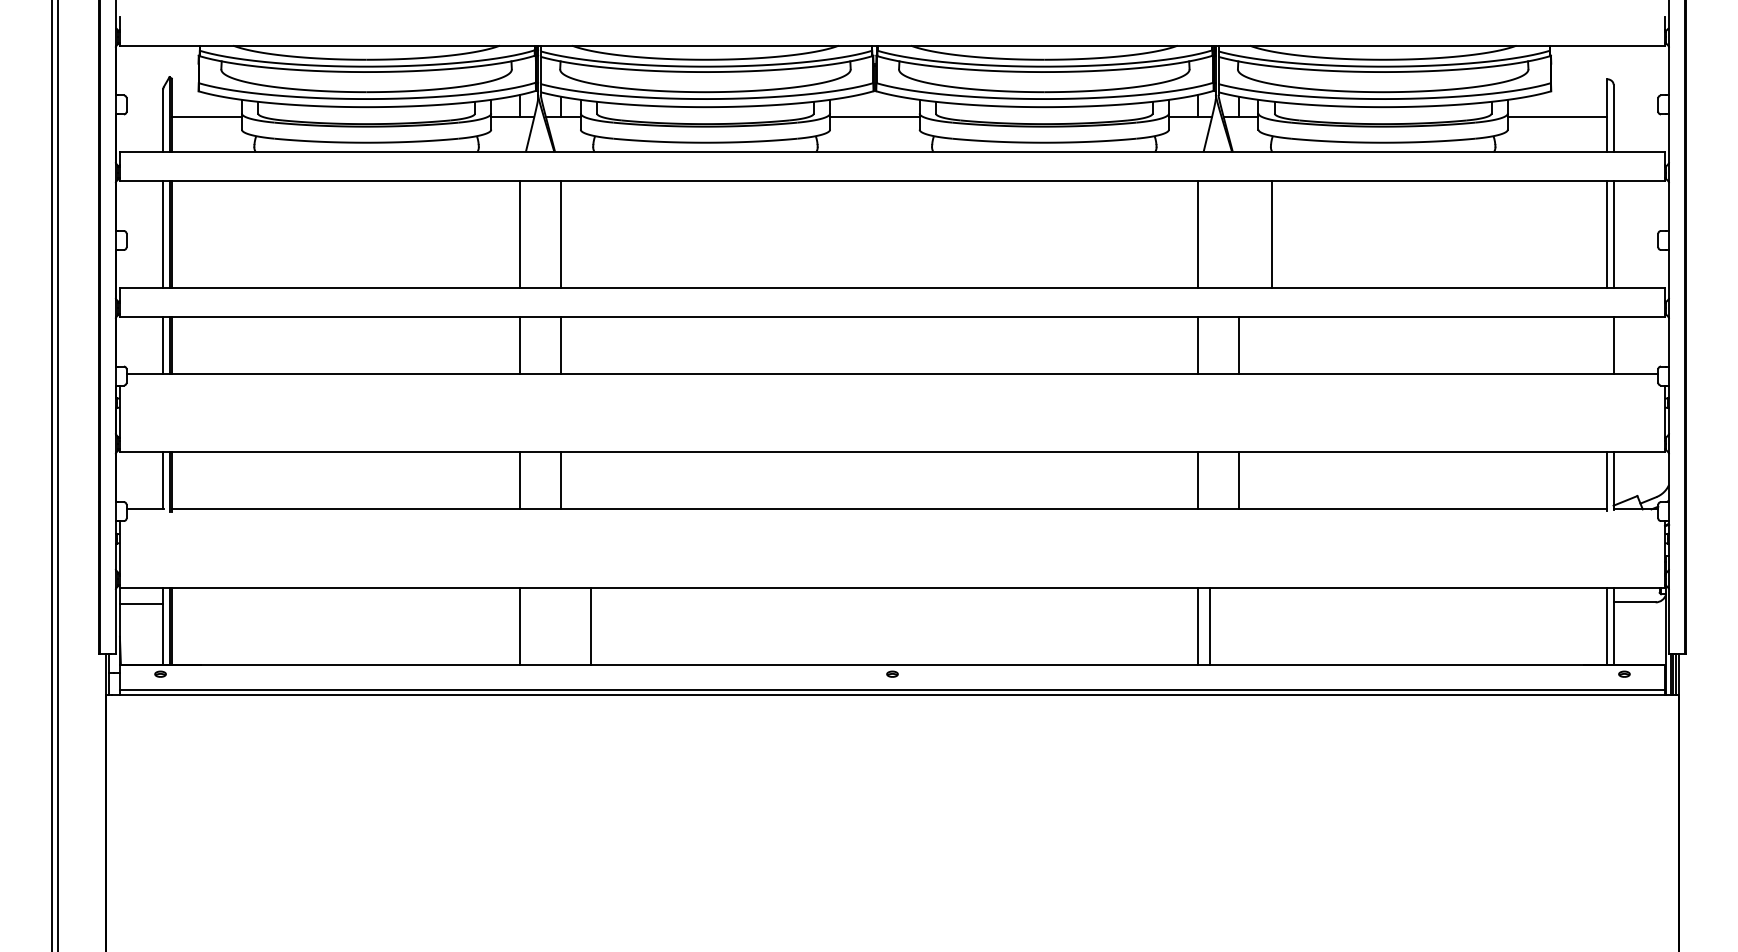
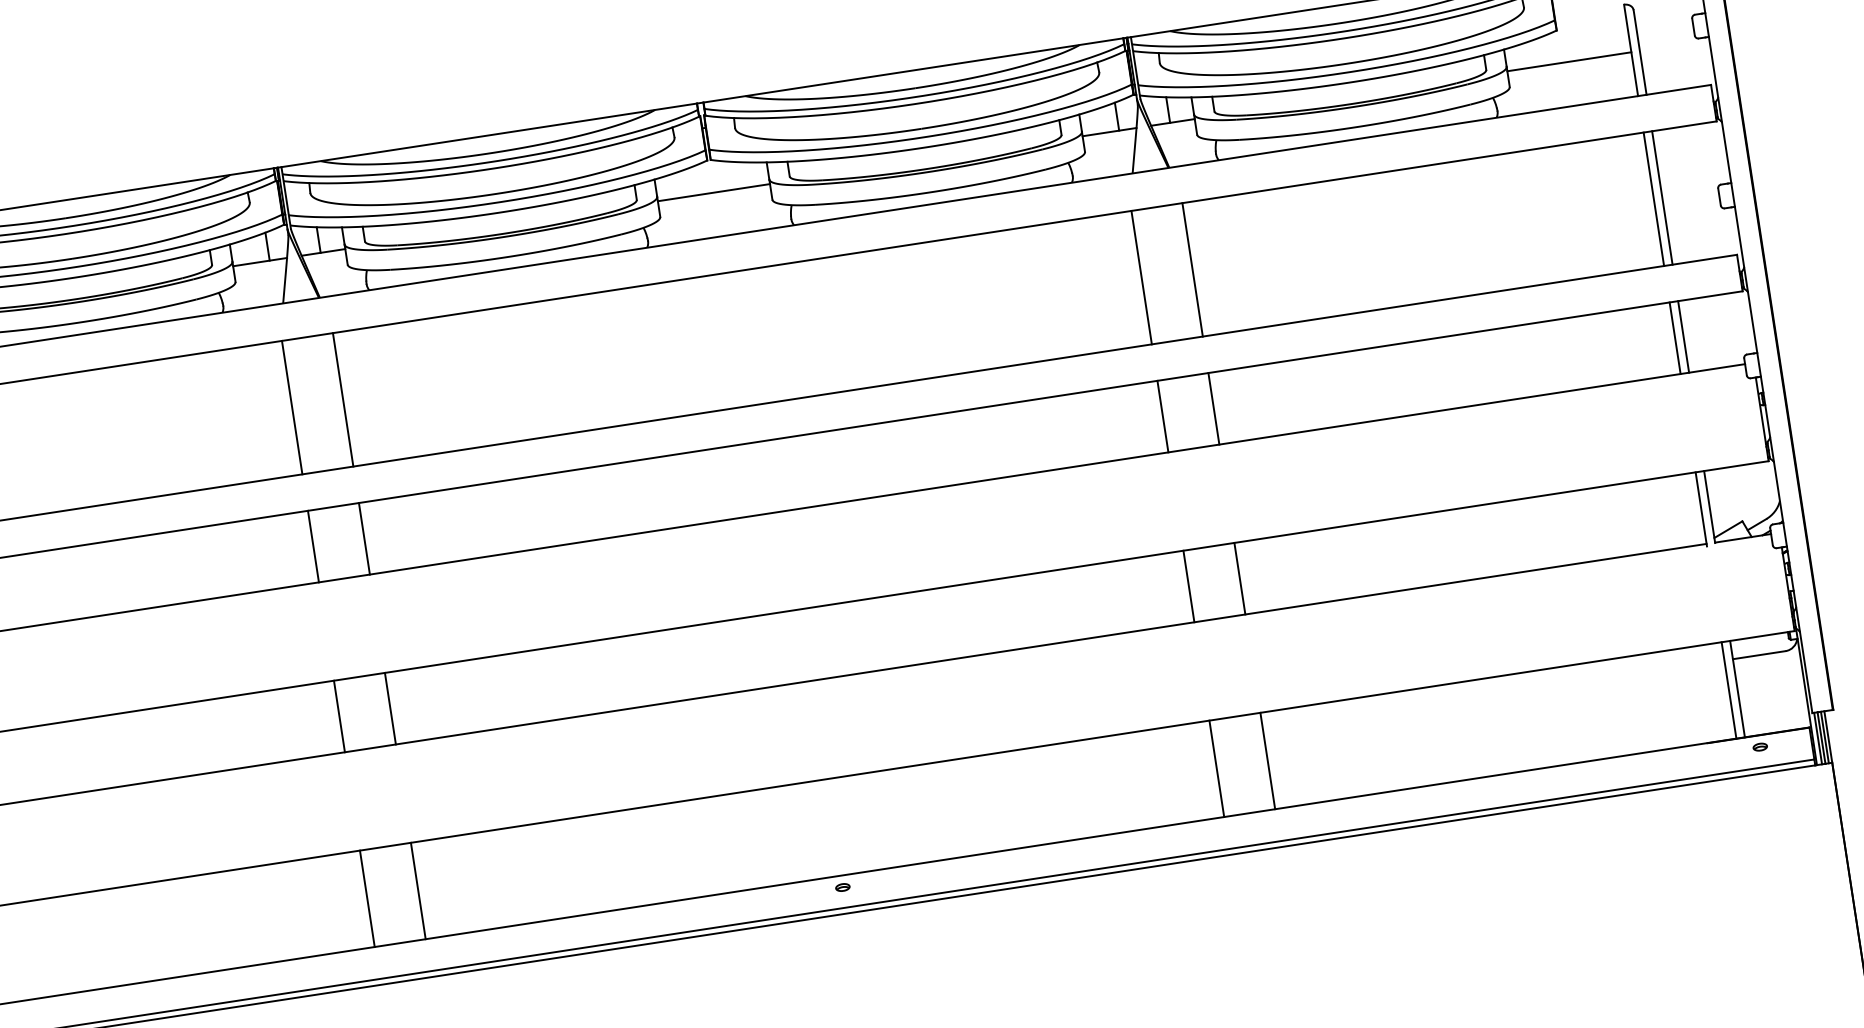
line: (1271, 234) -> (1192, 270), moved
line: (1606, 344) -> (1674, 337), added
line: (591, 625) -> (418, 889), moved
line: (1209, 625) -> (1267, 760), moved

